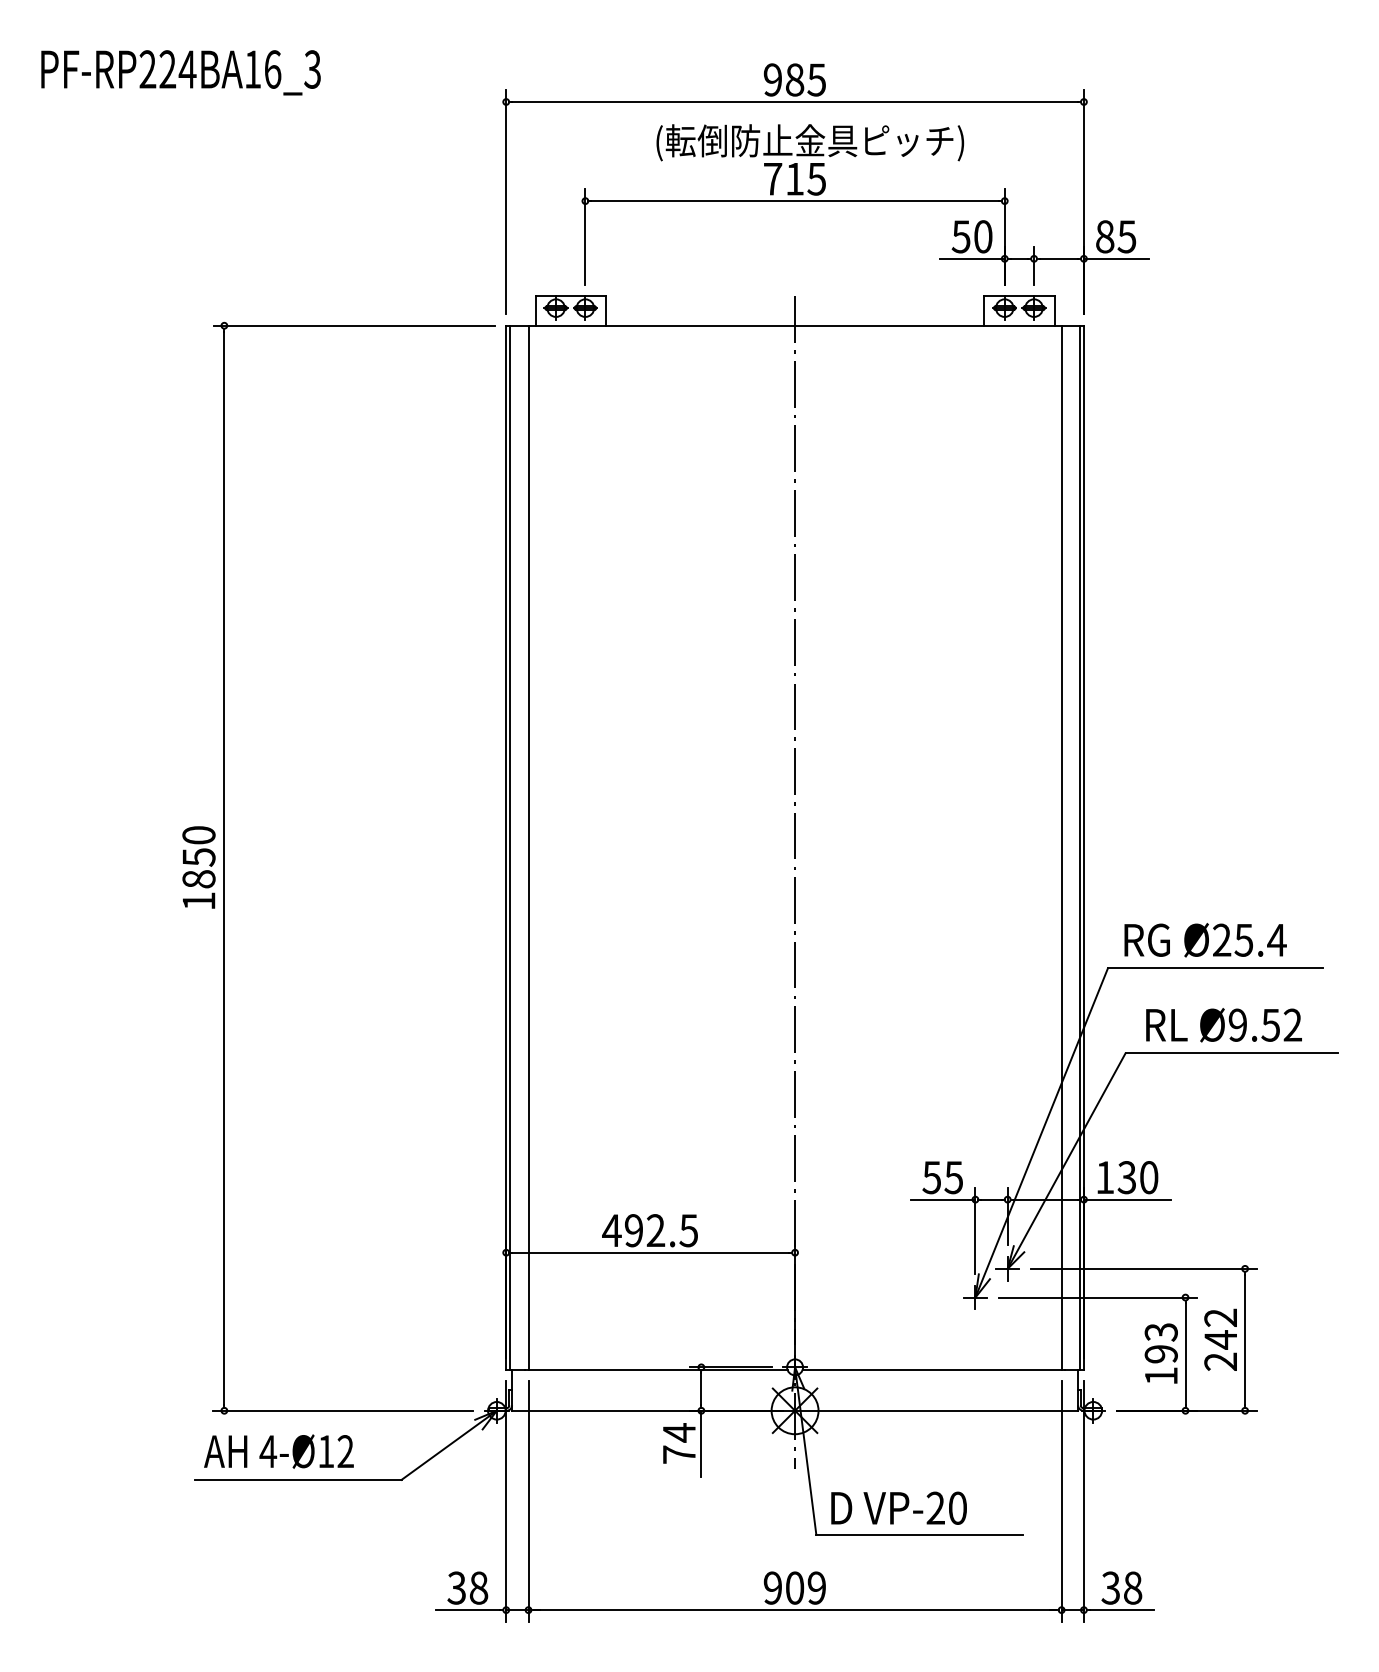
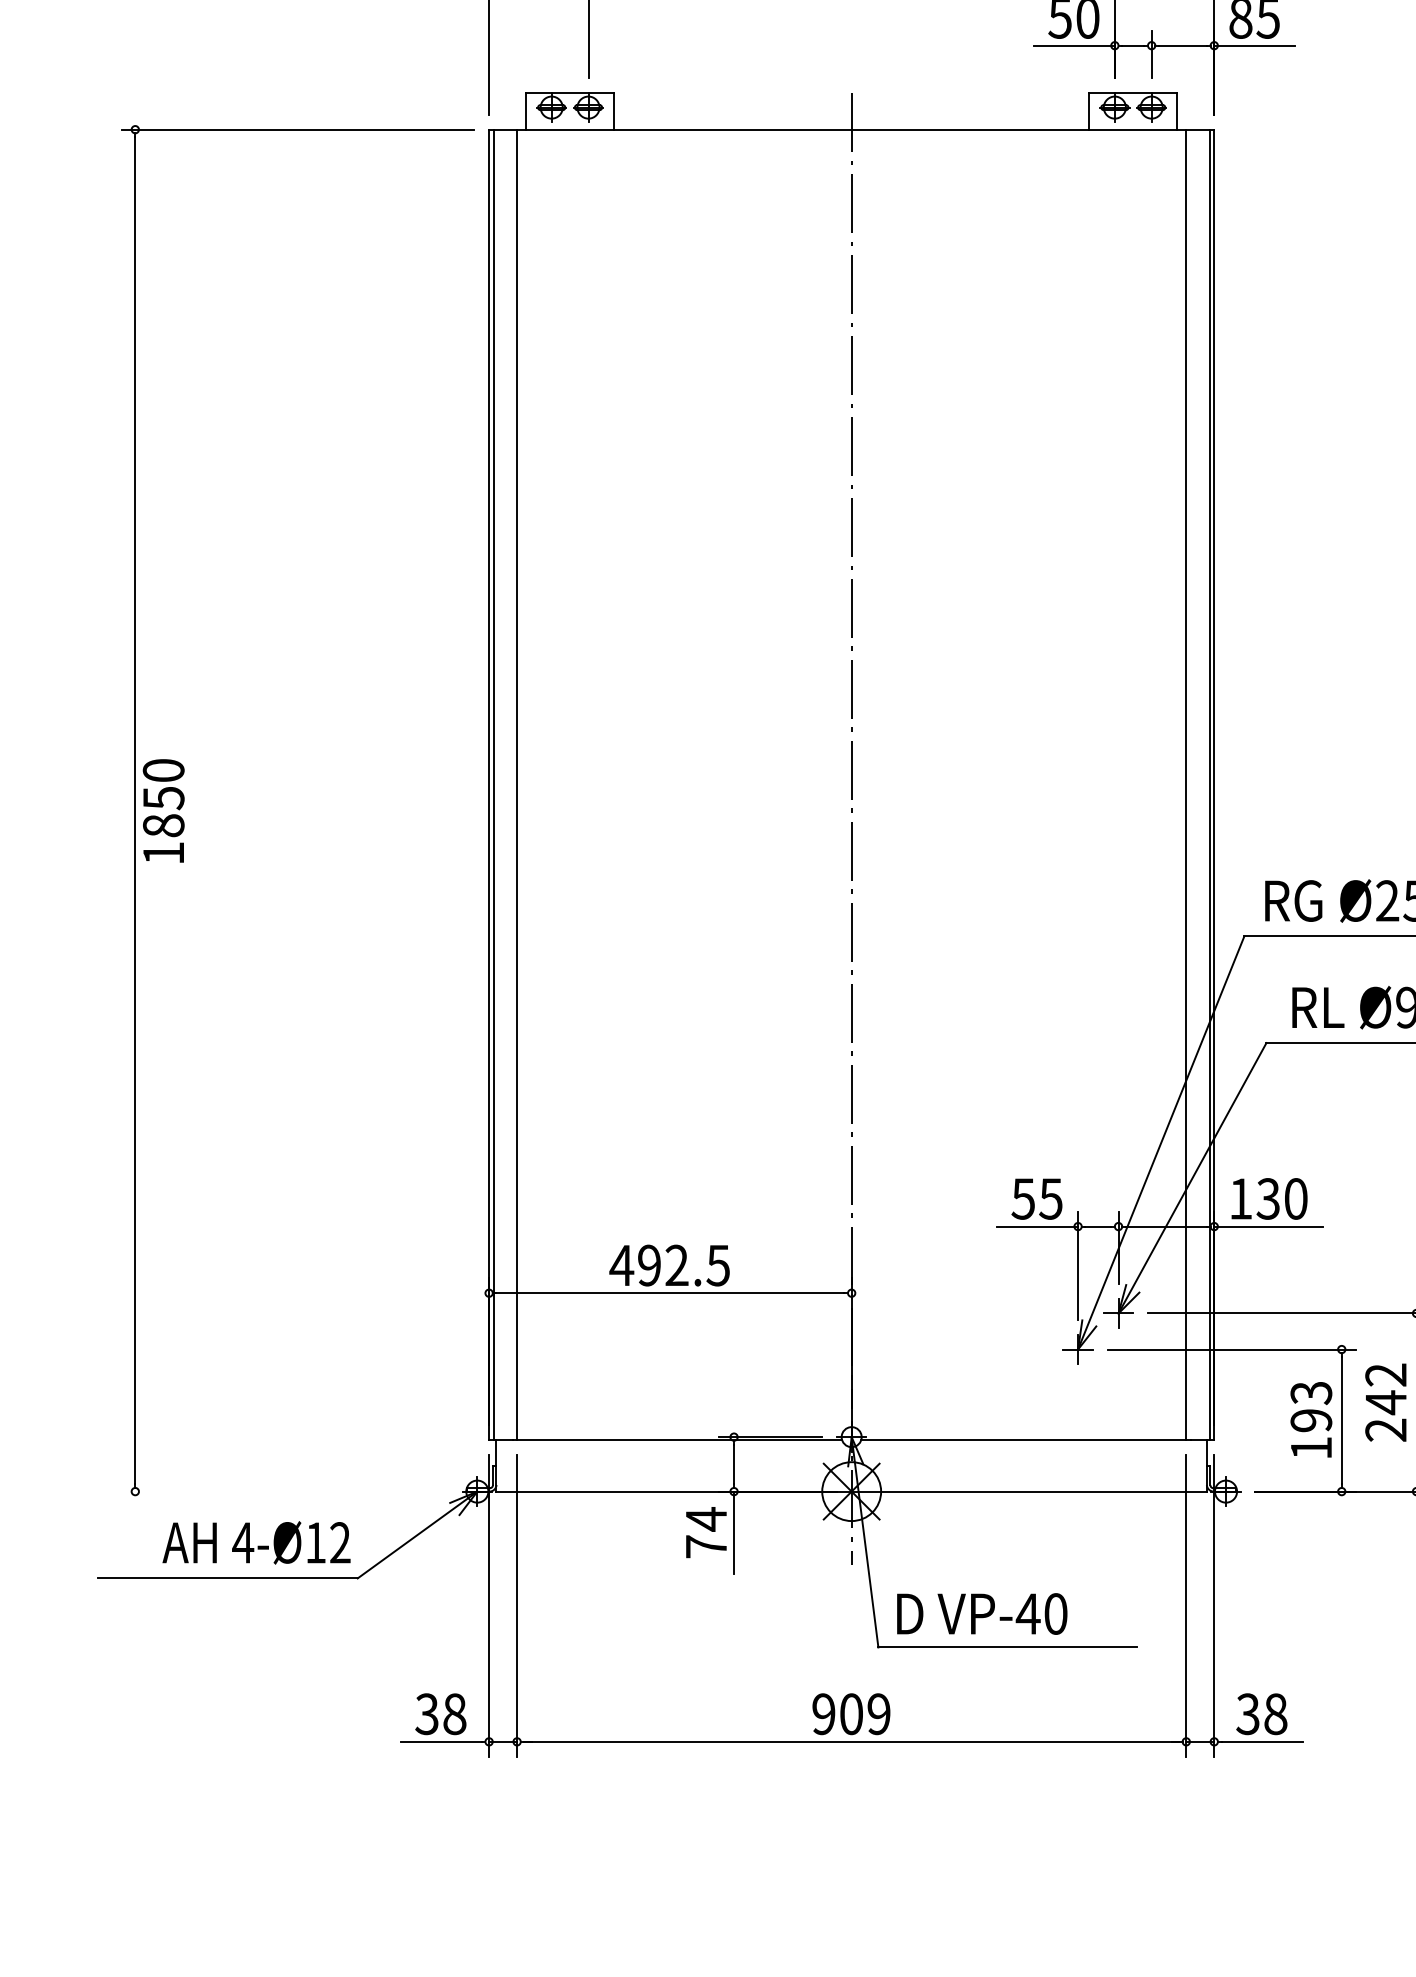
text: (198, 867) -> (163, 810), moved
line: (343, 1410) -> (284, 1491), removed
text: (278, 1451) -> (255, 1542), moved
text: (935, 1507) -> (1027, 1613), VP-20 -> VP-40

